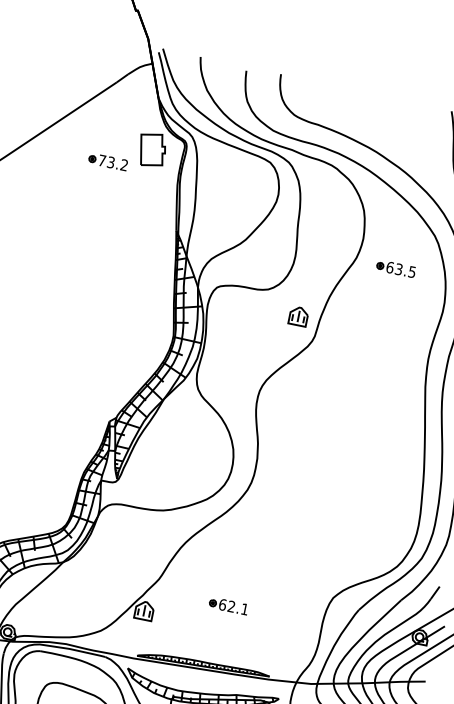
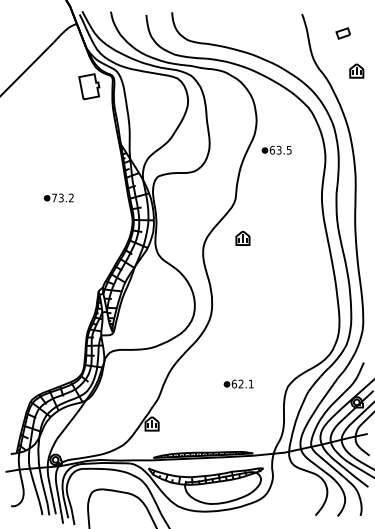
part: (107, 161) -> (58, 197), moved
part: (395, 267) -> (276, 149), moved
part: (298, 316) -> (242, 238), moved
part: (228, 605) -> (238, 383), moved

